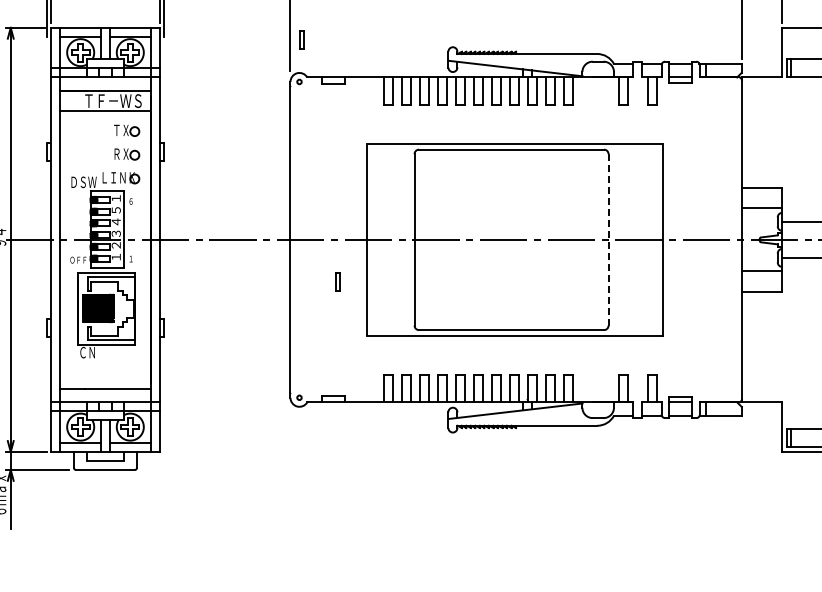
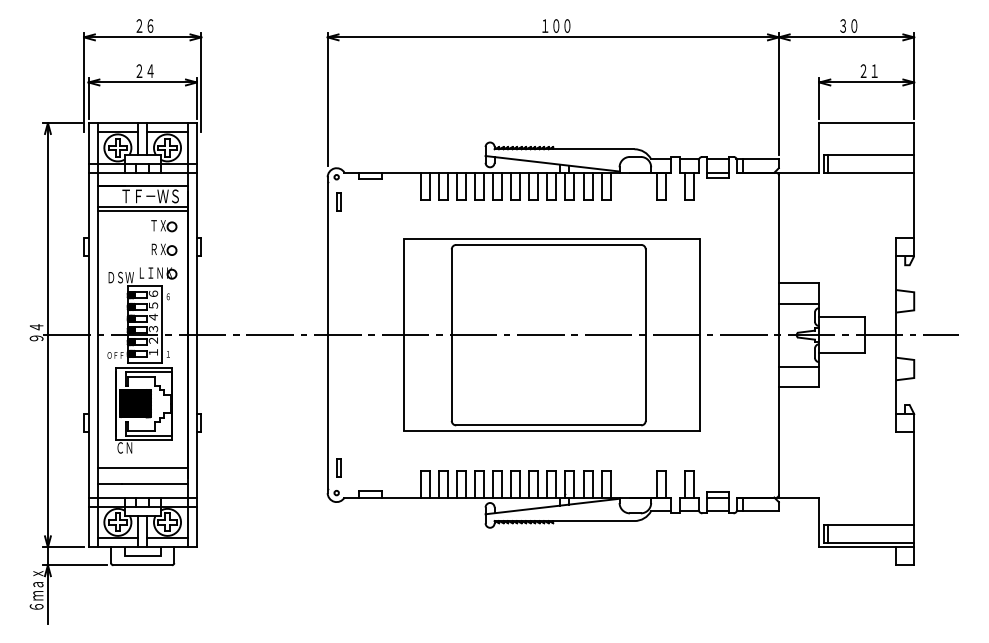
part: (301, 39) -> (338, 201), moved
line: (105, 116) -> (142, 211), added
text: (116, 198) -> (153, 293), １ -> ６
line: (608, 240) -> (645, 335), dashed -> solid
part: (337, 281) -> (338, 467), moved
line: (105, 373) -> (142, 468), added

